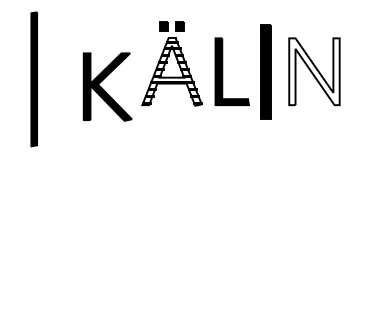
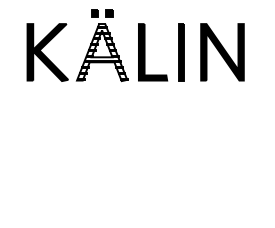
part: (265, 71) -> (181, 52), size x0.71
fill: (314, 71) -> (222, 52), added
part: (107, 86) -> (47, 52), moved

